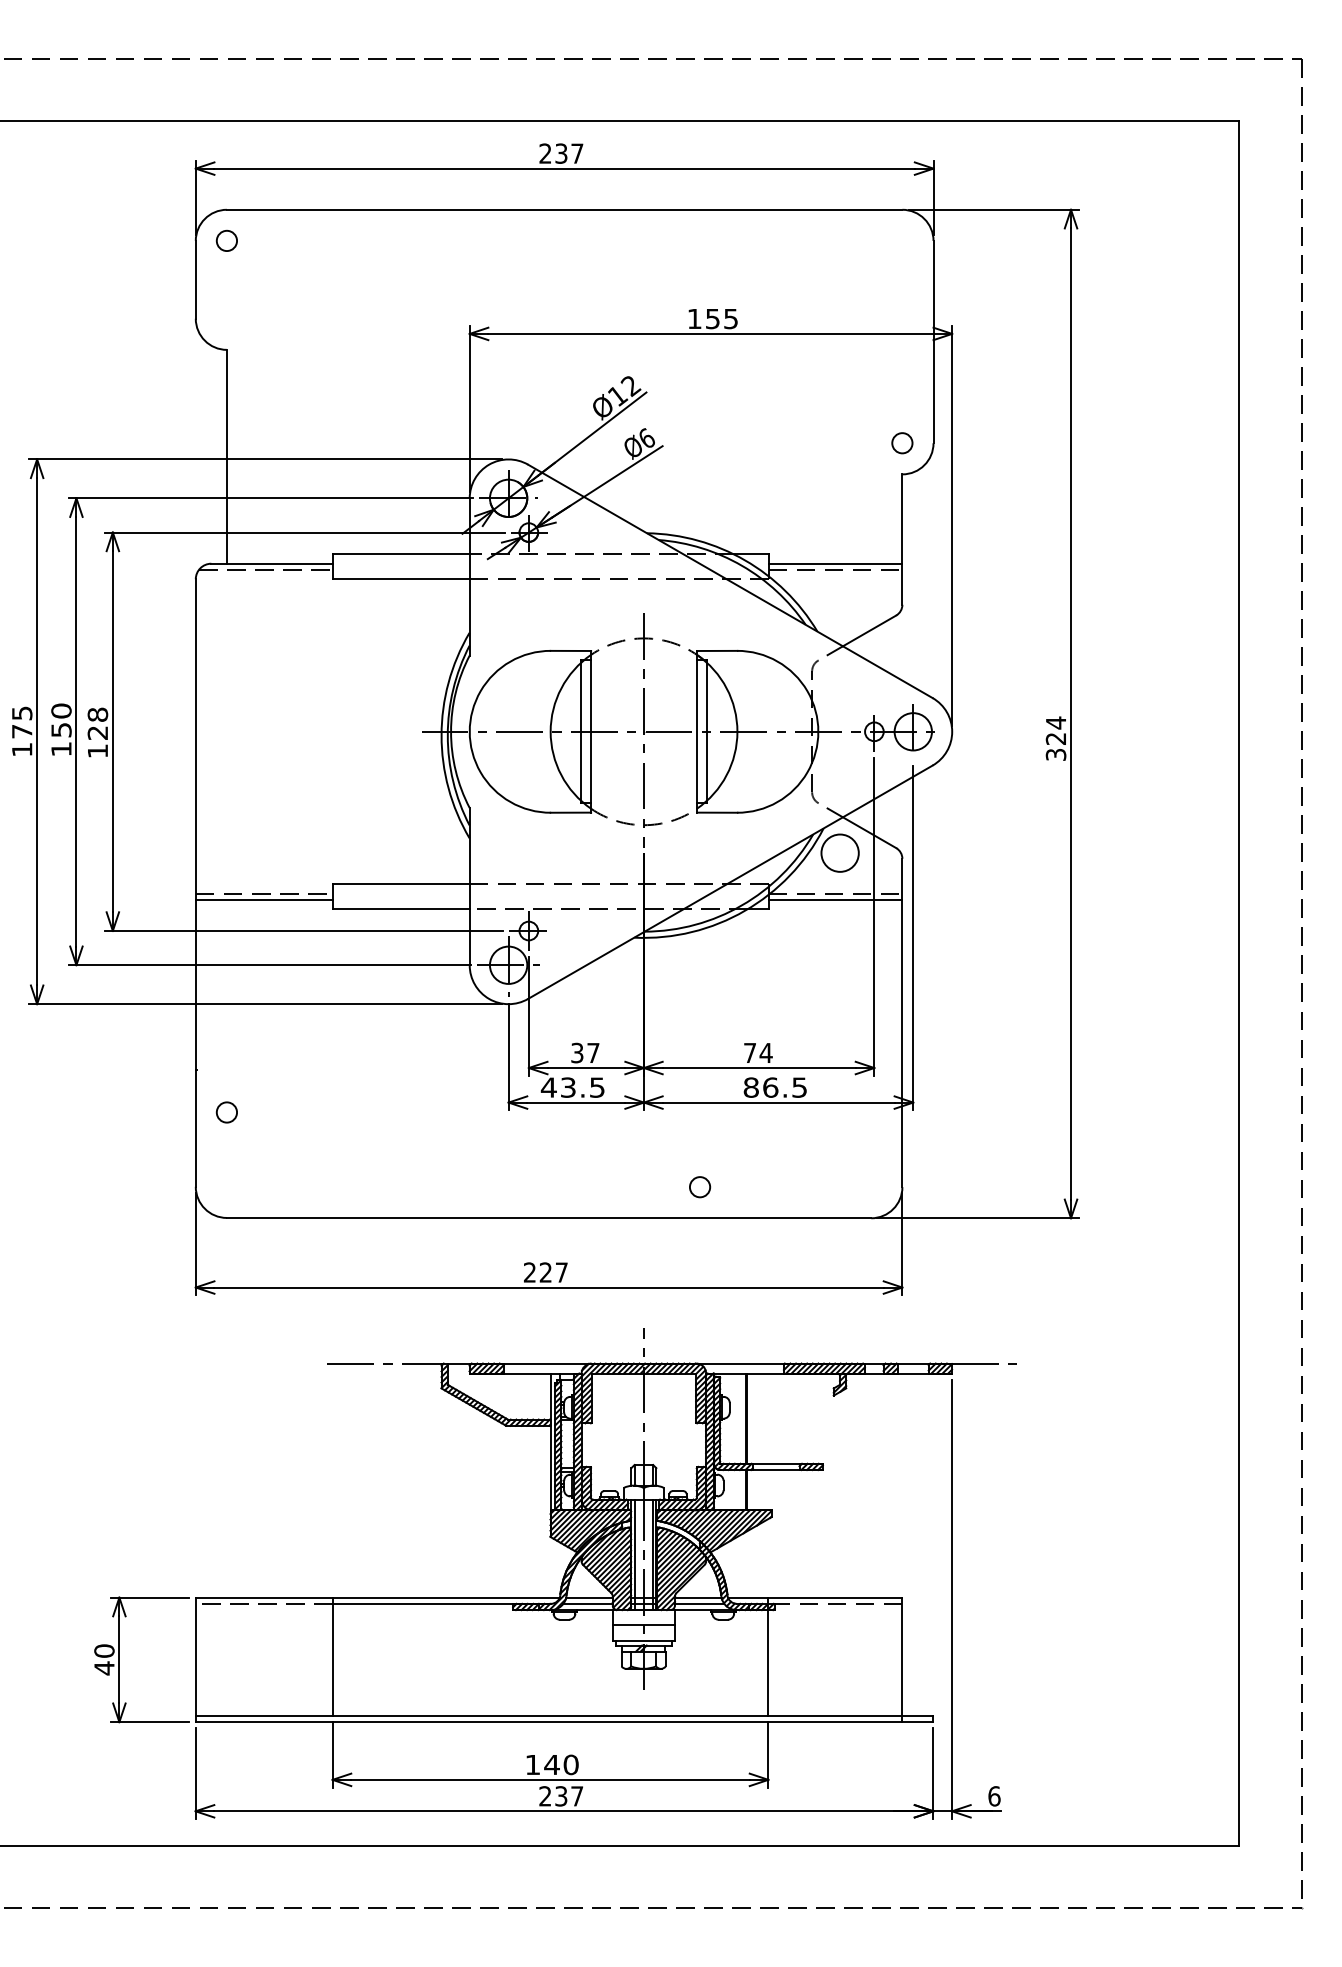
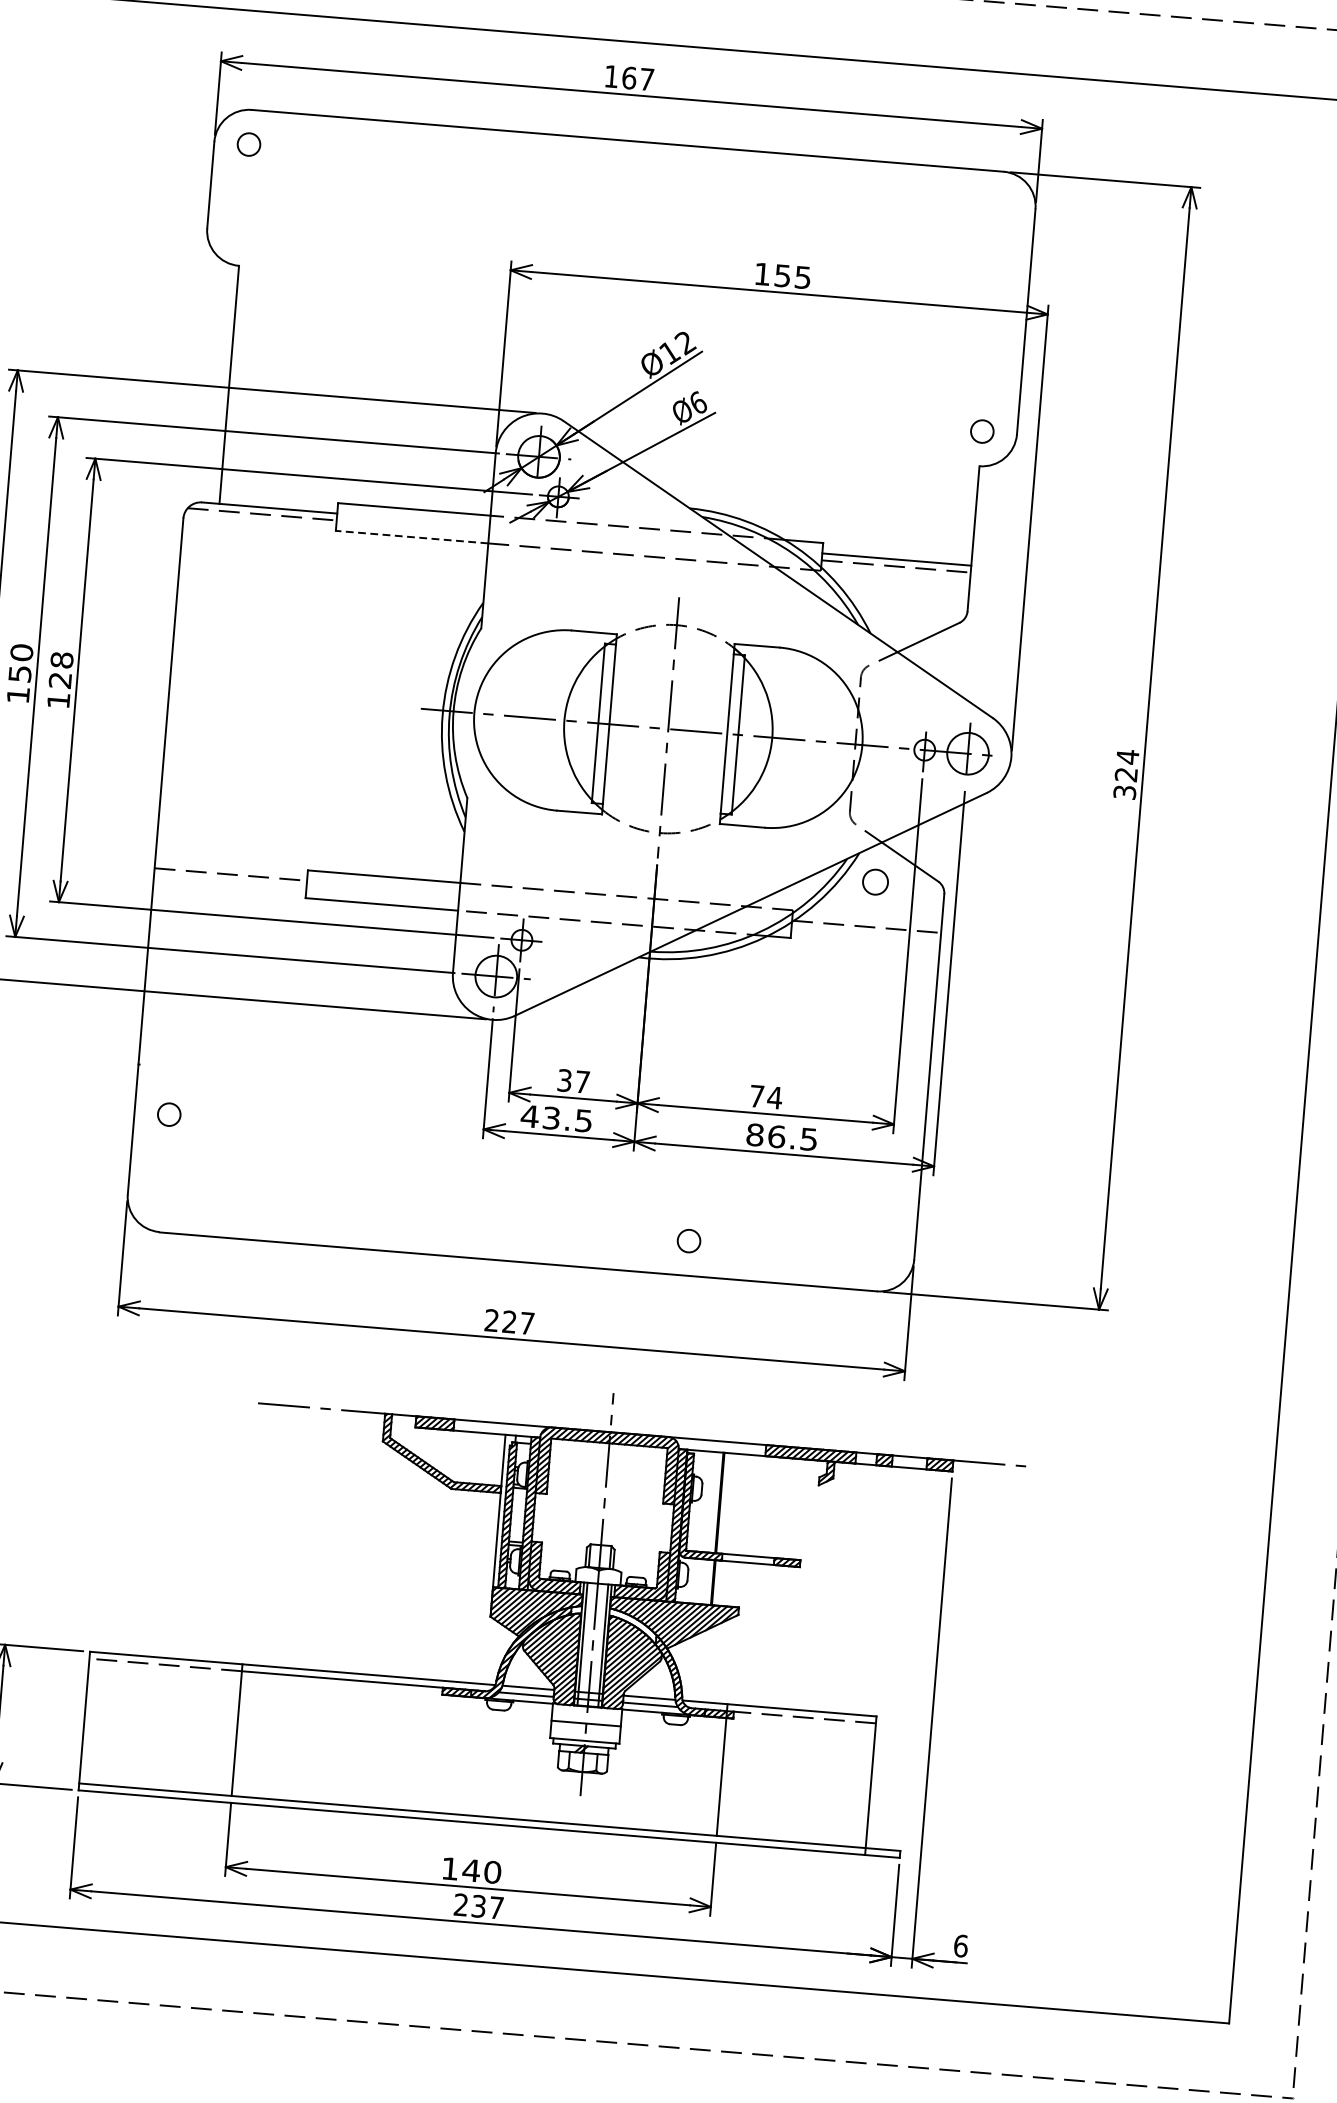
text: (553, 153) -> (620, 77), 237 -> 167
line: (400, 579) -> (411, 537), solid -> dashed
circle: (839, 852) -> (874, 881), size x0.6
line: (263, 899) -> (229, 880), removed
line: (835, 899) -> (866, 933), removed

